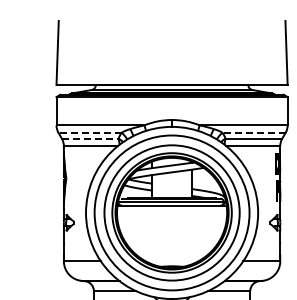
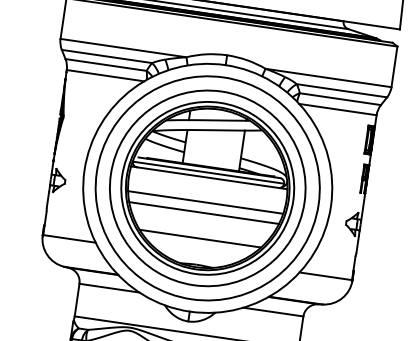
line: (90, 132) -> (107, 56), dashed -> solid
line: (254, 132) -> (342, 90), dashed -> solid
line: (90, 138) -> (106, 64), dashed -> solid
line: (171, 222) -> (204, 201), added
line: (171, 230) -> (203, 213), added
line: (171, 248) -> (199, 239), added

